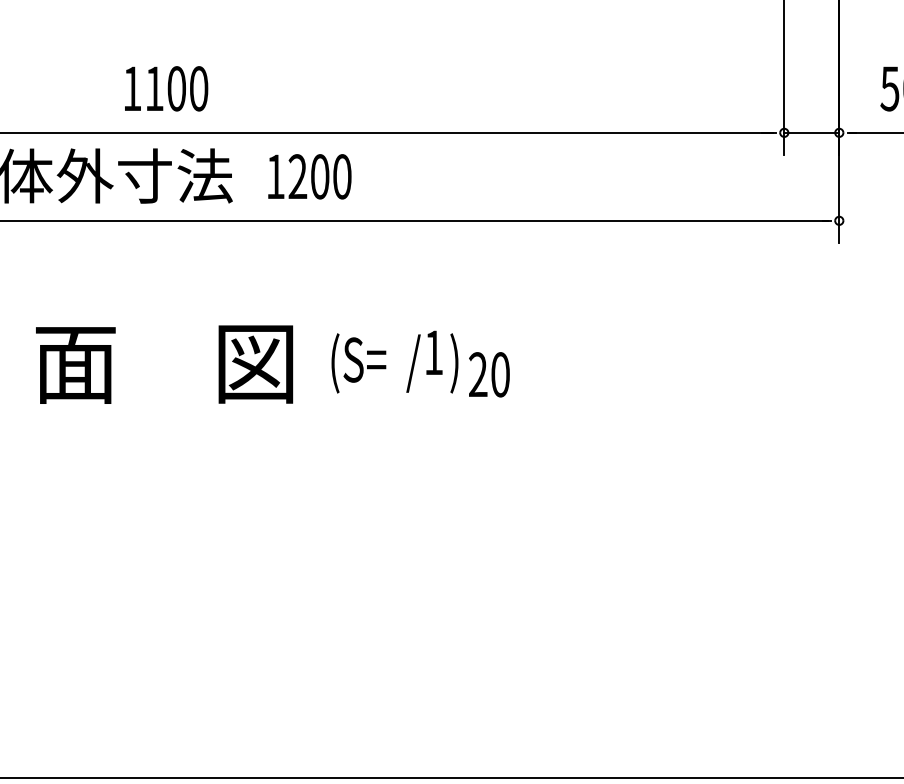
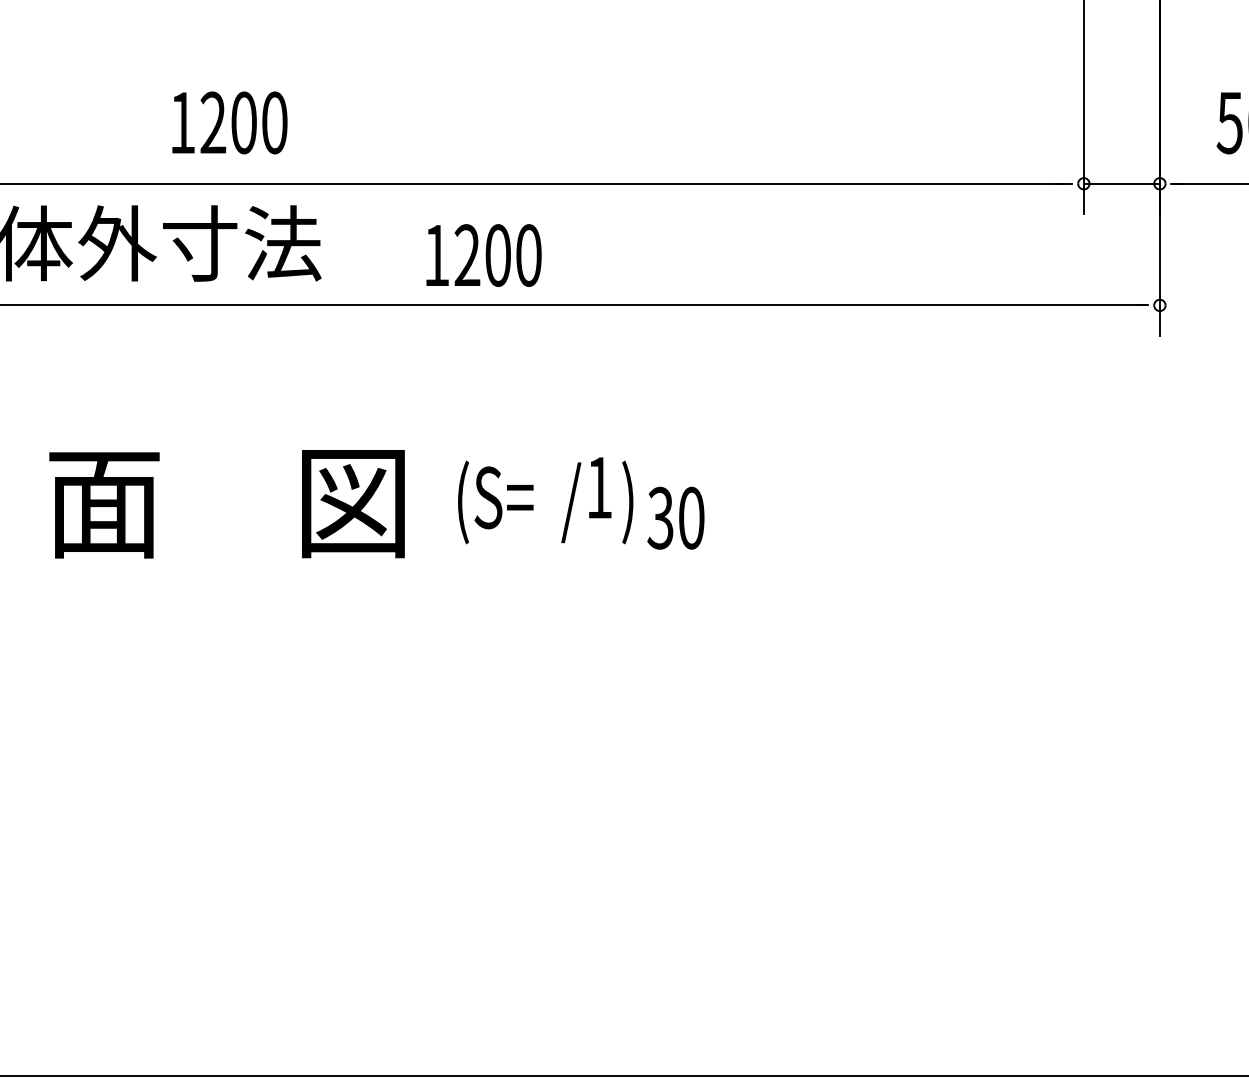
text: (154, 88) -> (213, 122), 1100 -> 1200
text: (309, 176) -> (483, 255), moved
text: (478, 375) -> (660, 518), 20 -> 30

